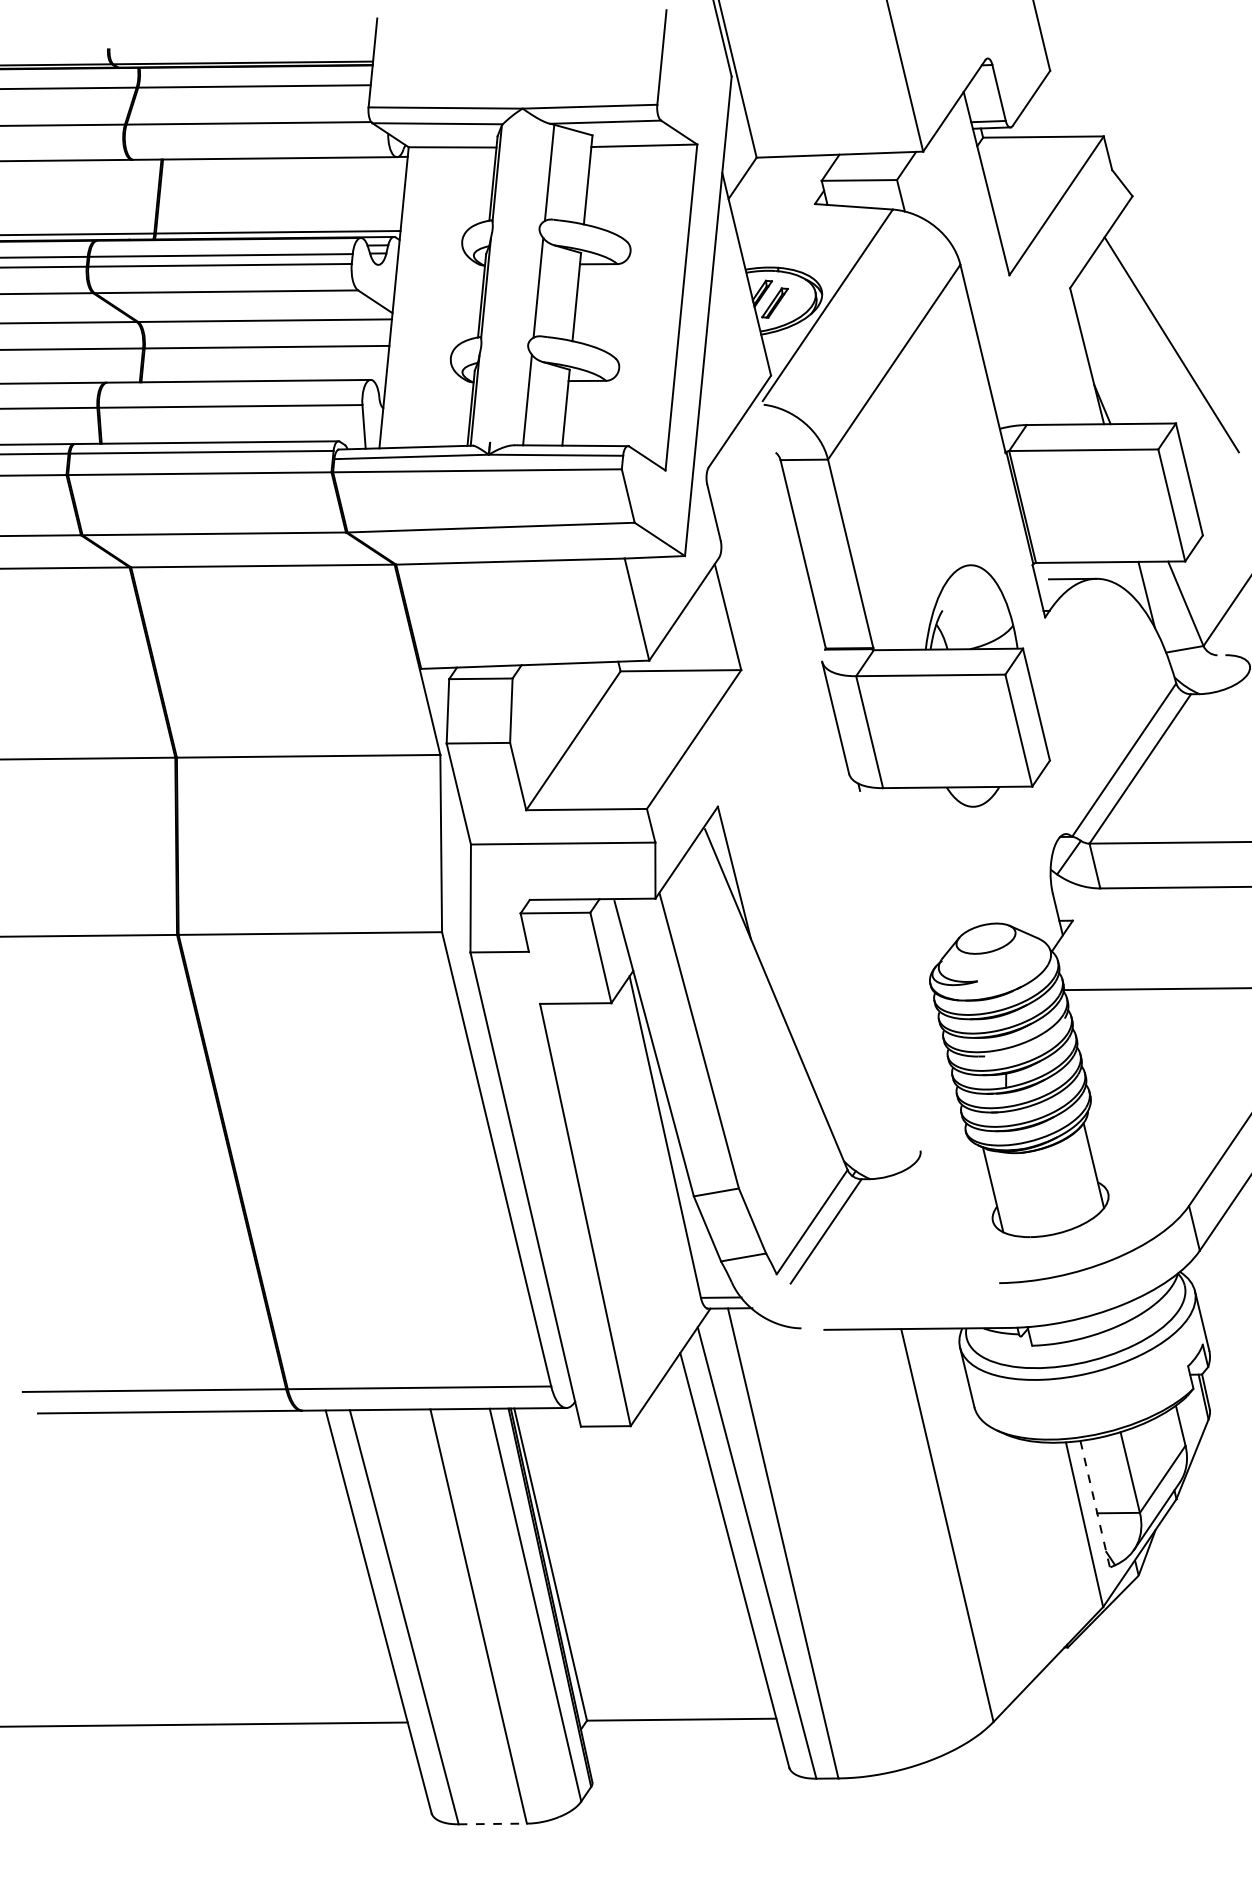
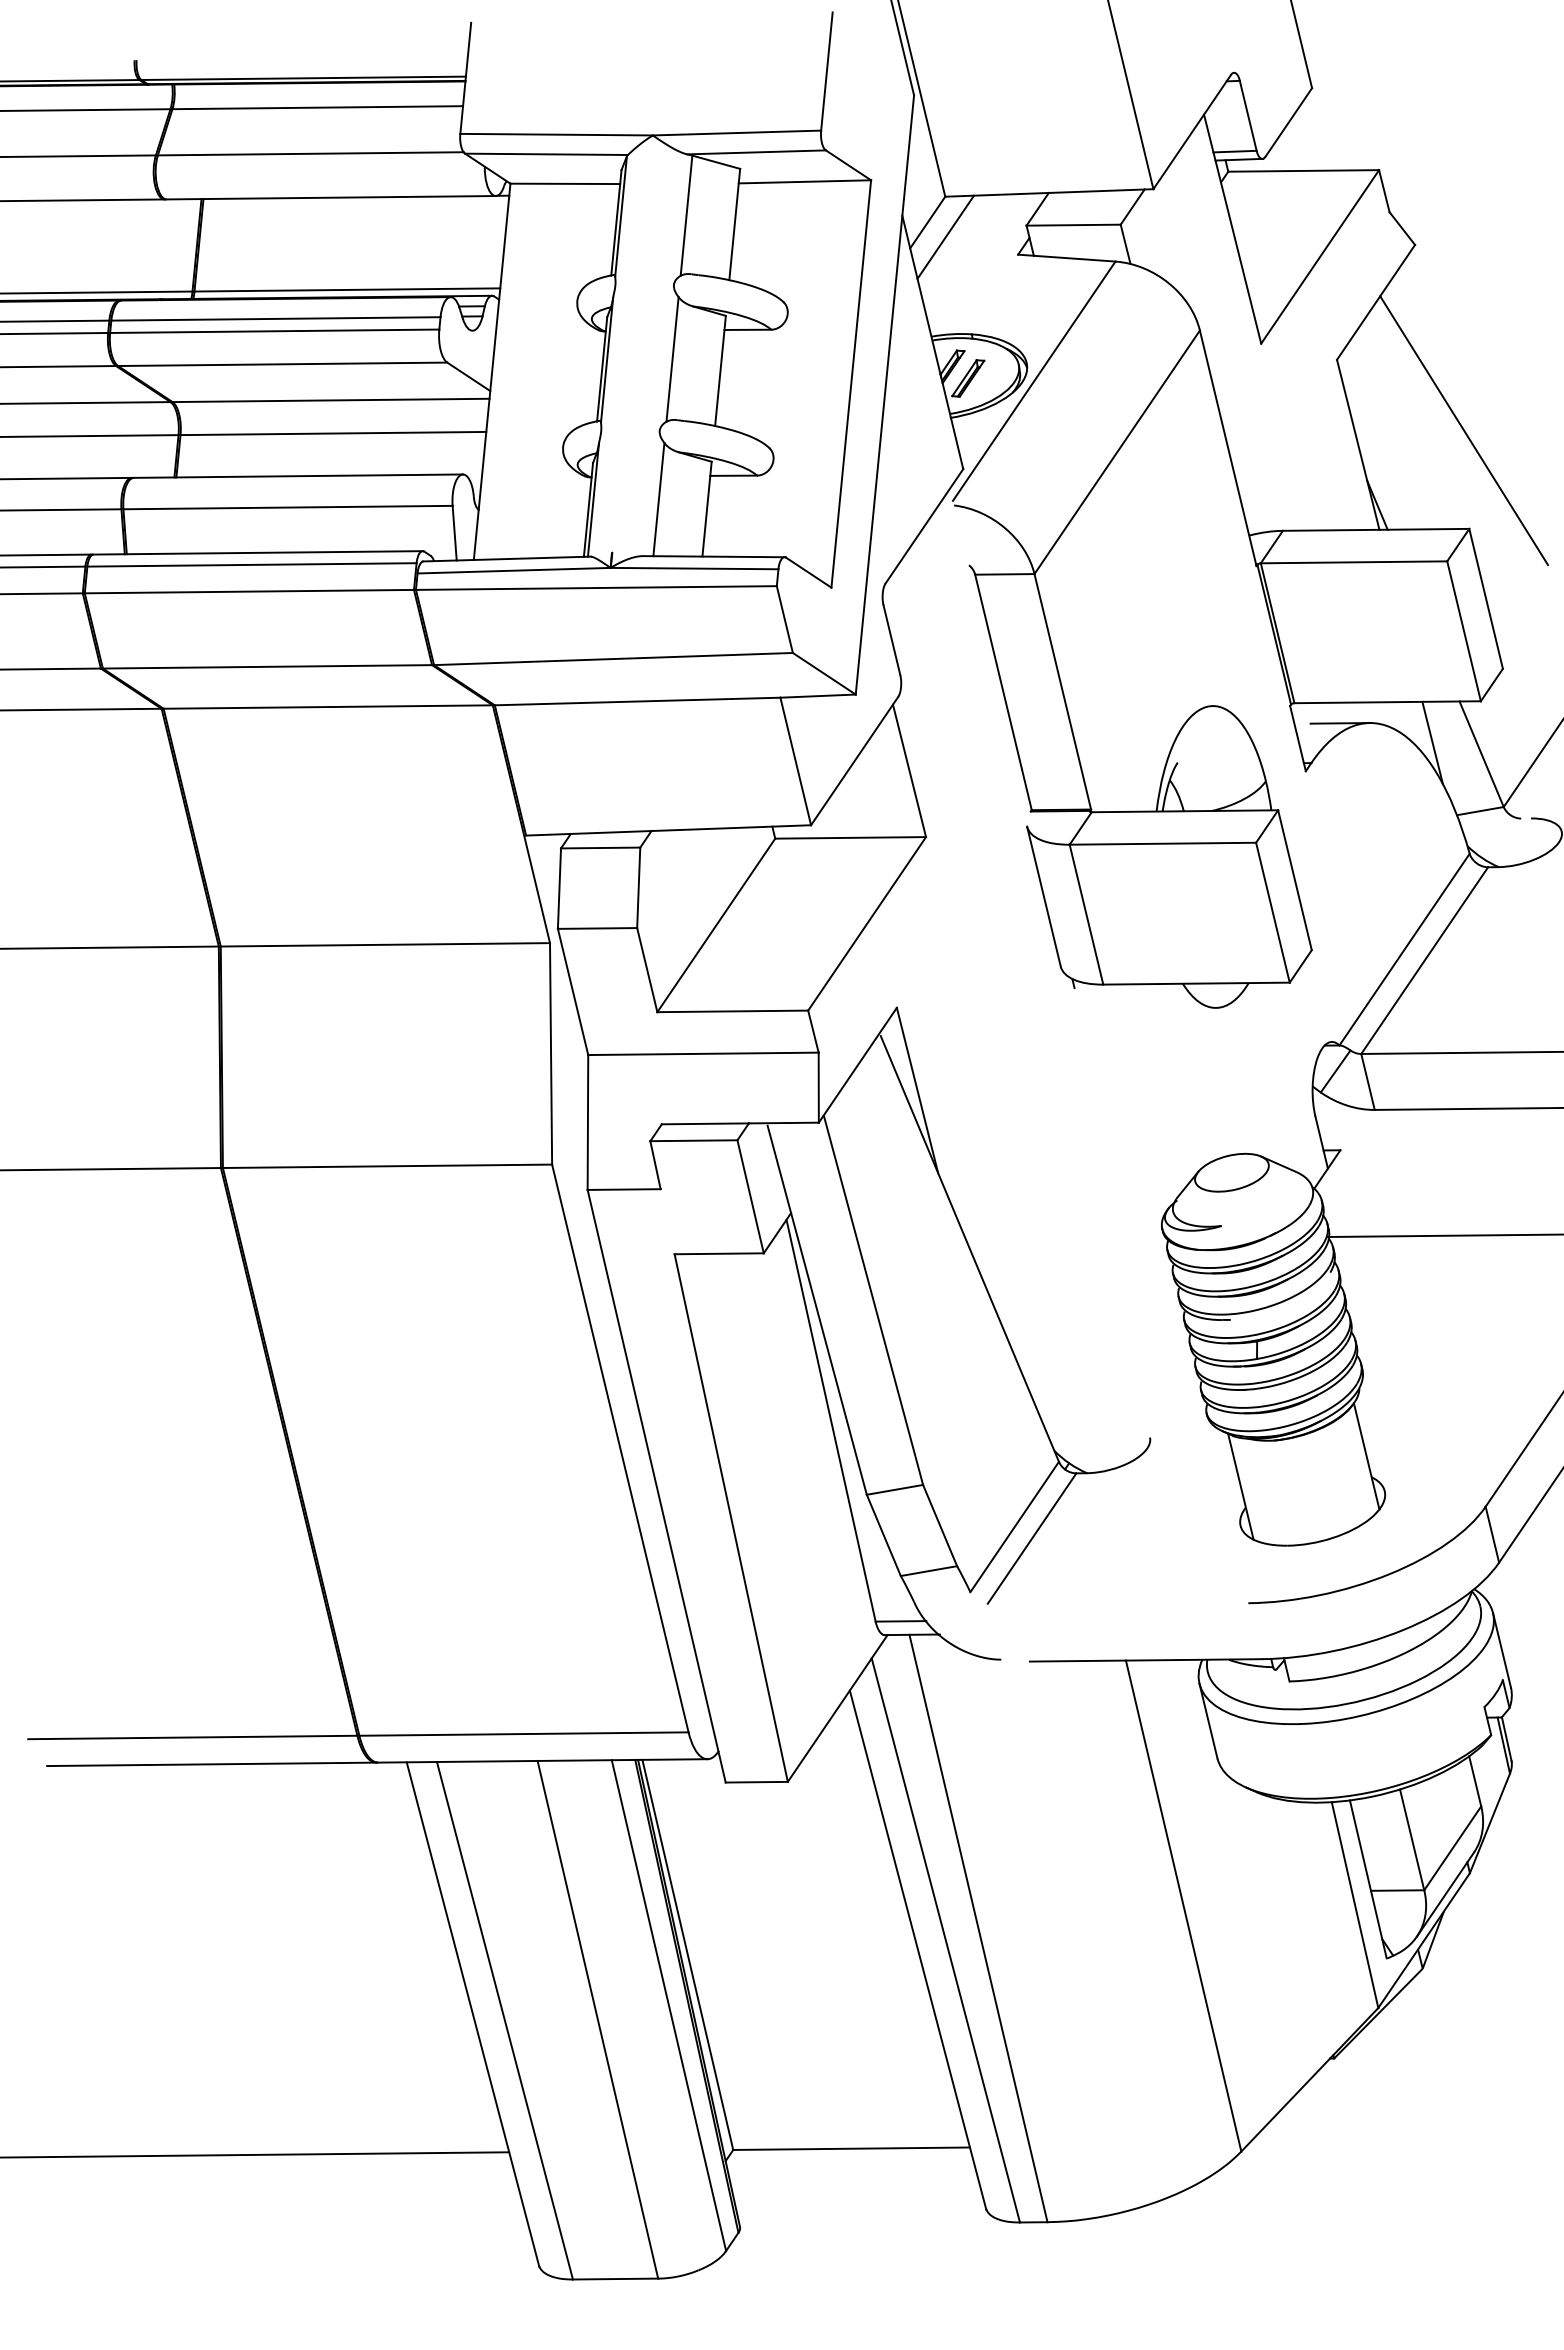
line: (756, 189) -> (945, 236), added
line: (1095, 1504) -> (1368, 1879), dashed -> solid
line: (492, 1824) -> (615, 2279), dashed -> solid

